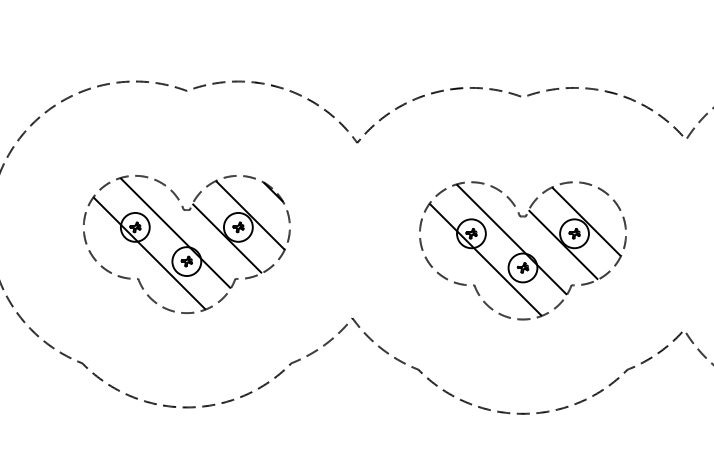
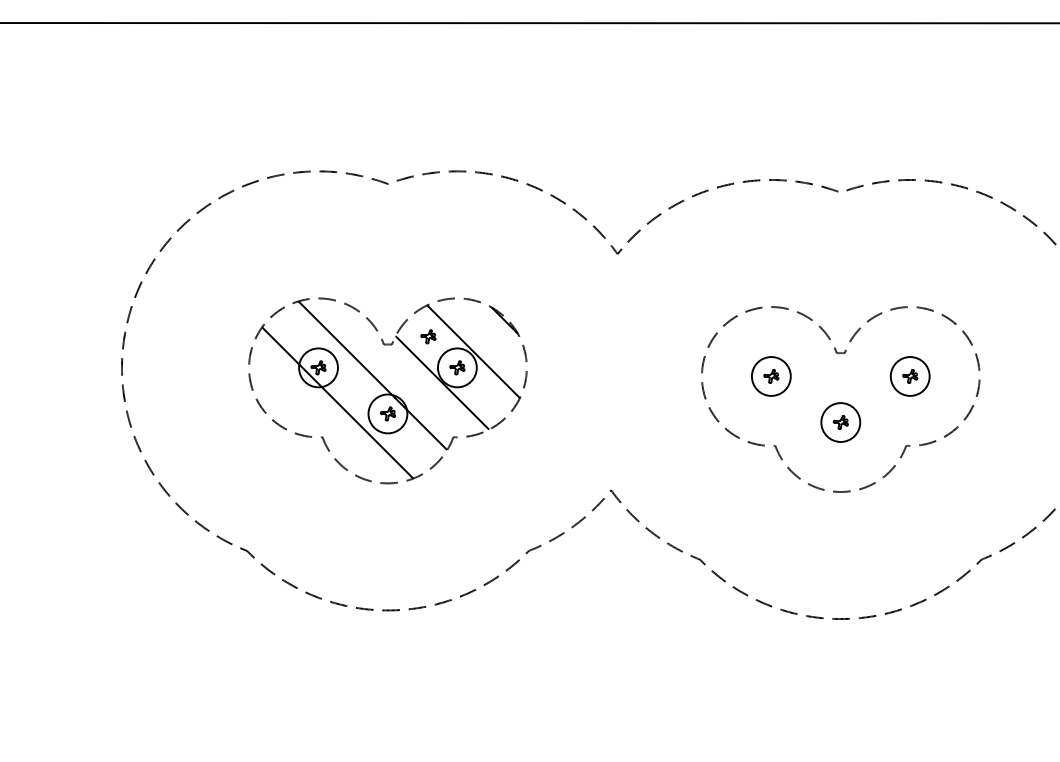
part: (216, 204) -> (428, 336), added
hatch: (524, 250) -> (843, 398), removed

